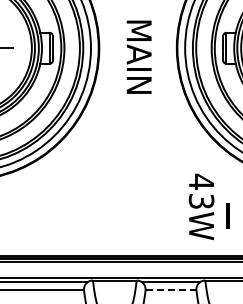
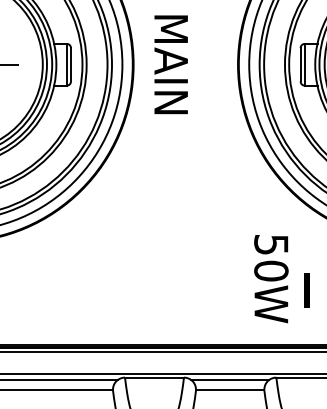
text: (138, 56) -> (170, 63), moved
text: (201, 191) -> (271, 257), 43 -> 50
line: (171, 289) -> (230, 389), dashed -> solid

